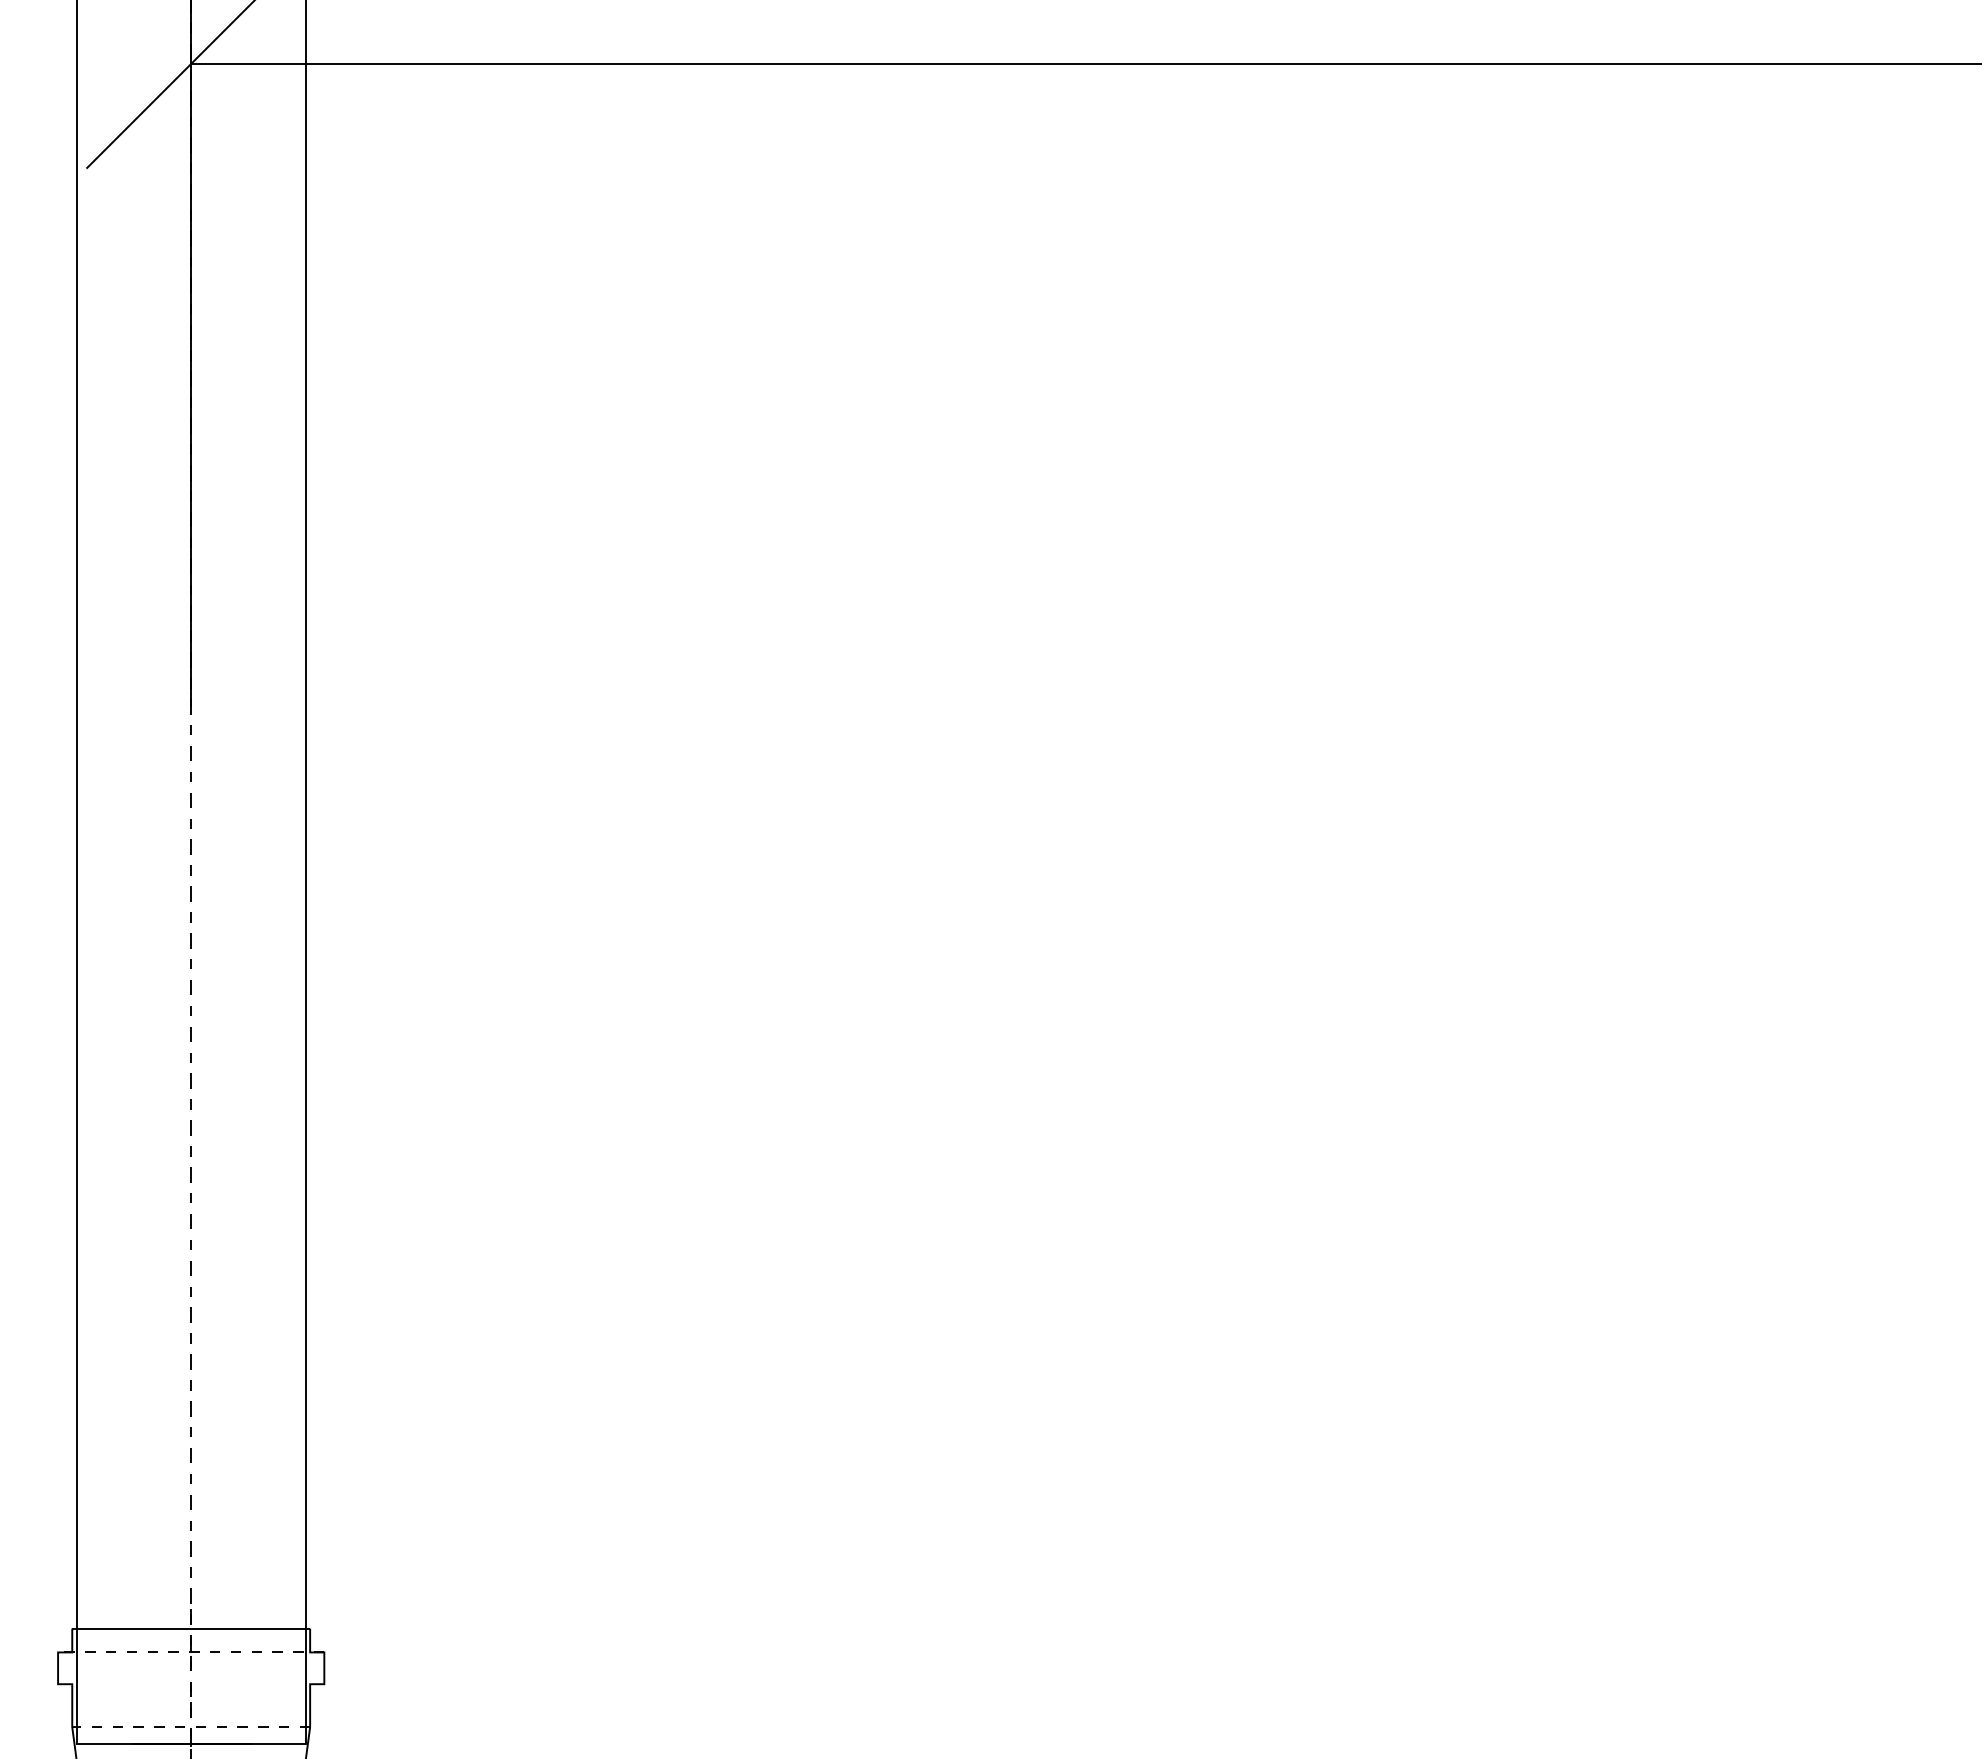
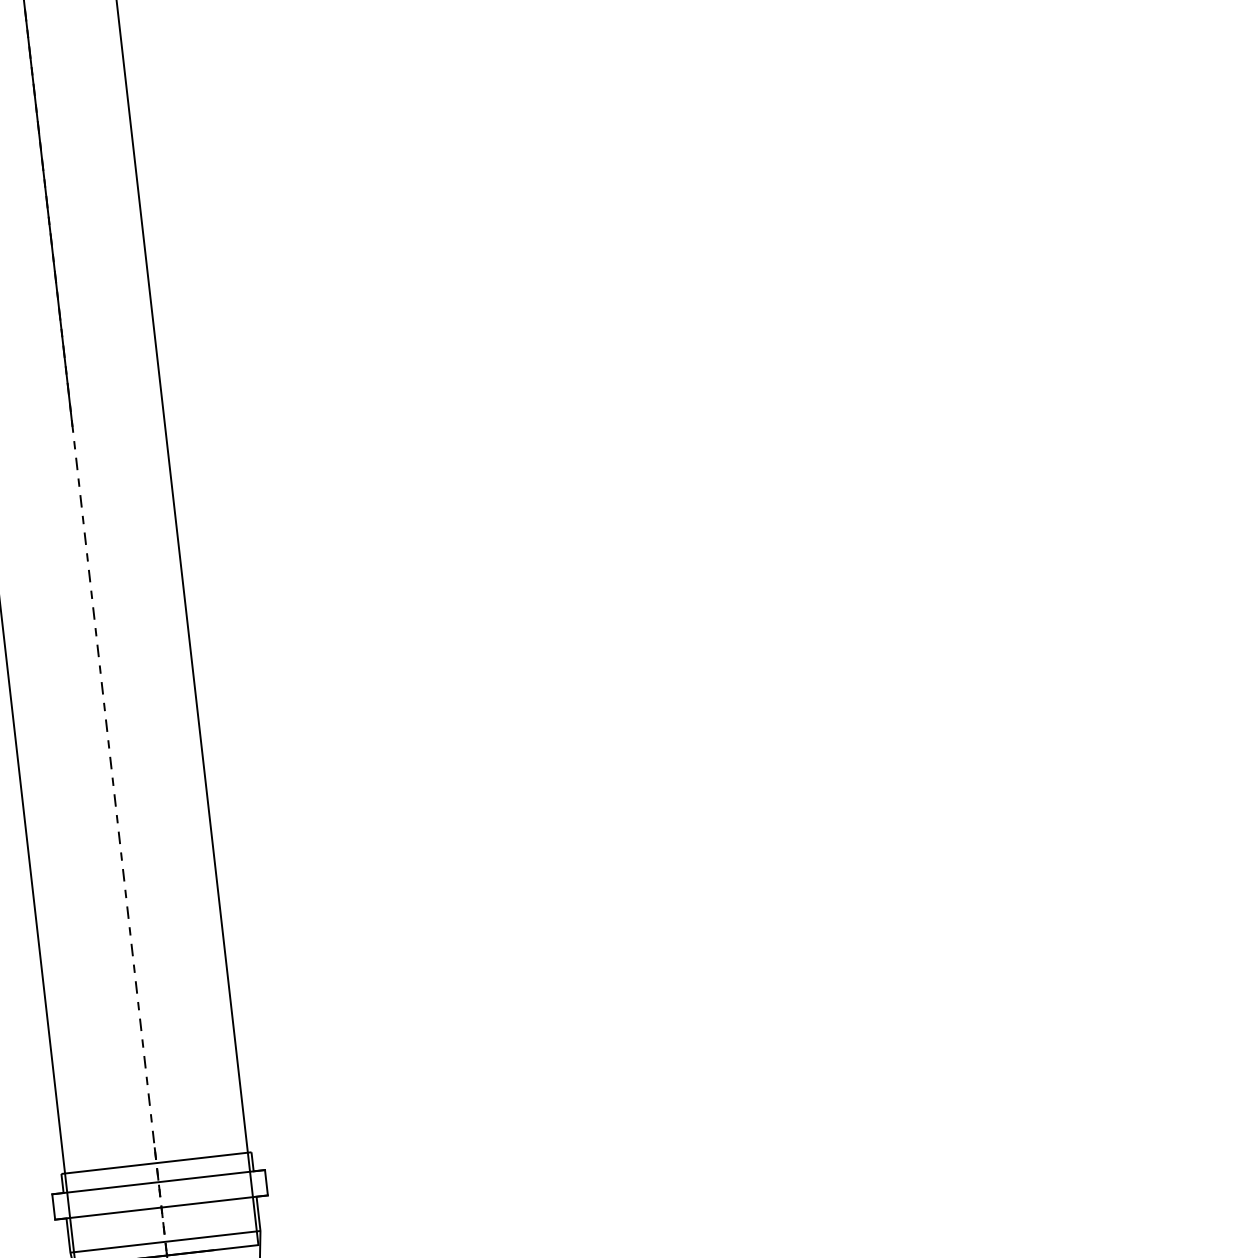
line: (190, 1652) -> (158, 1182), dashed -> solid
line: (191, 1684) -> (161, 1207), added
line: (191, 1727) -> (165, 1242), dashed -> solid

